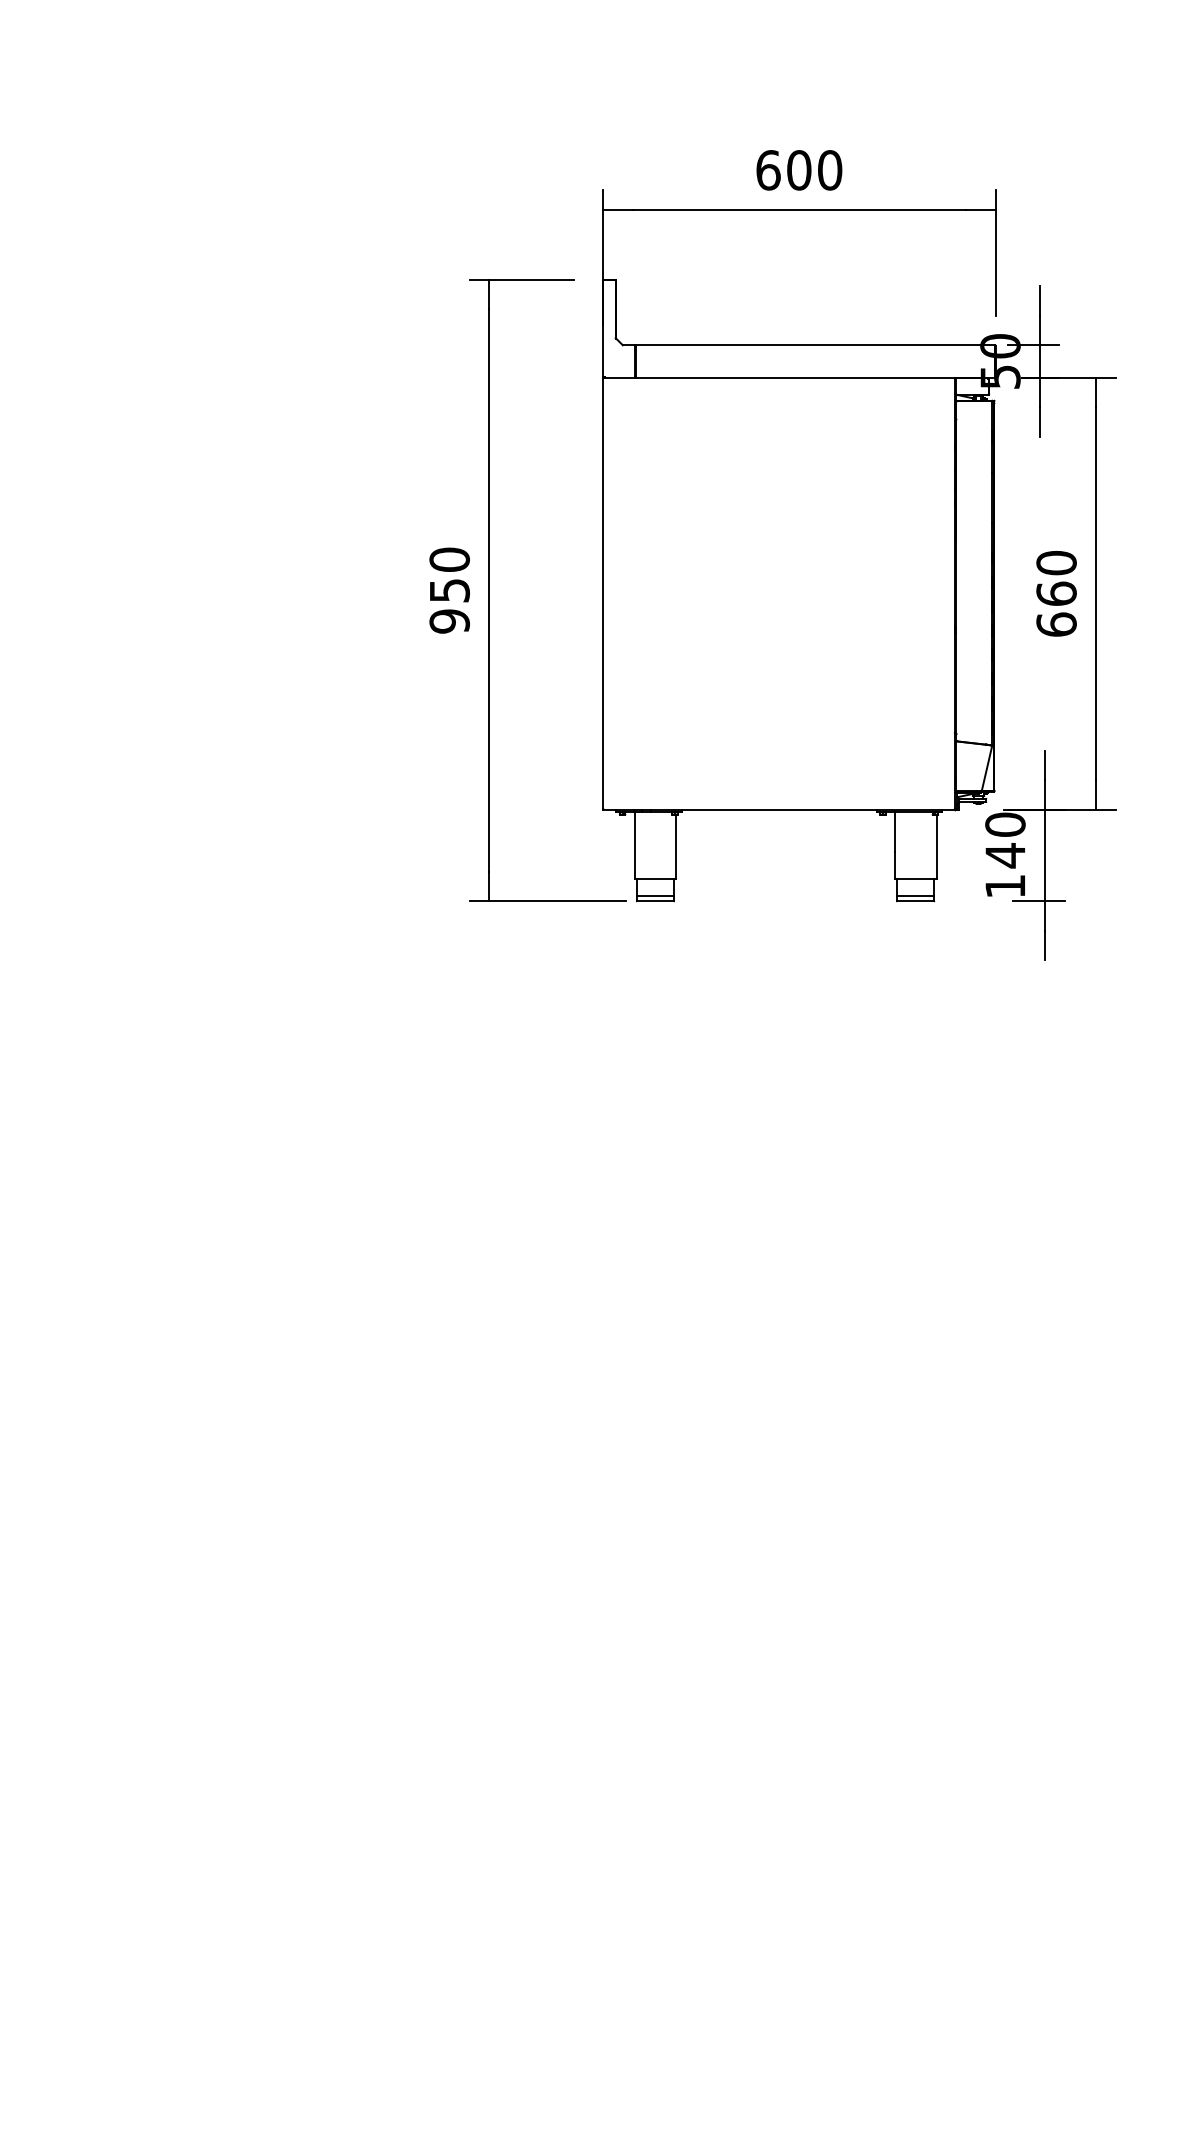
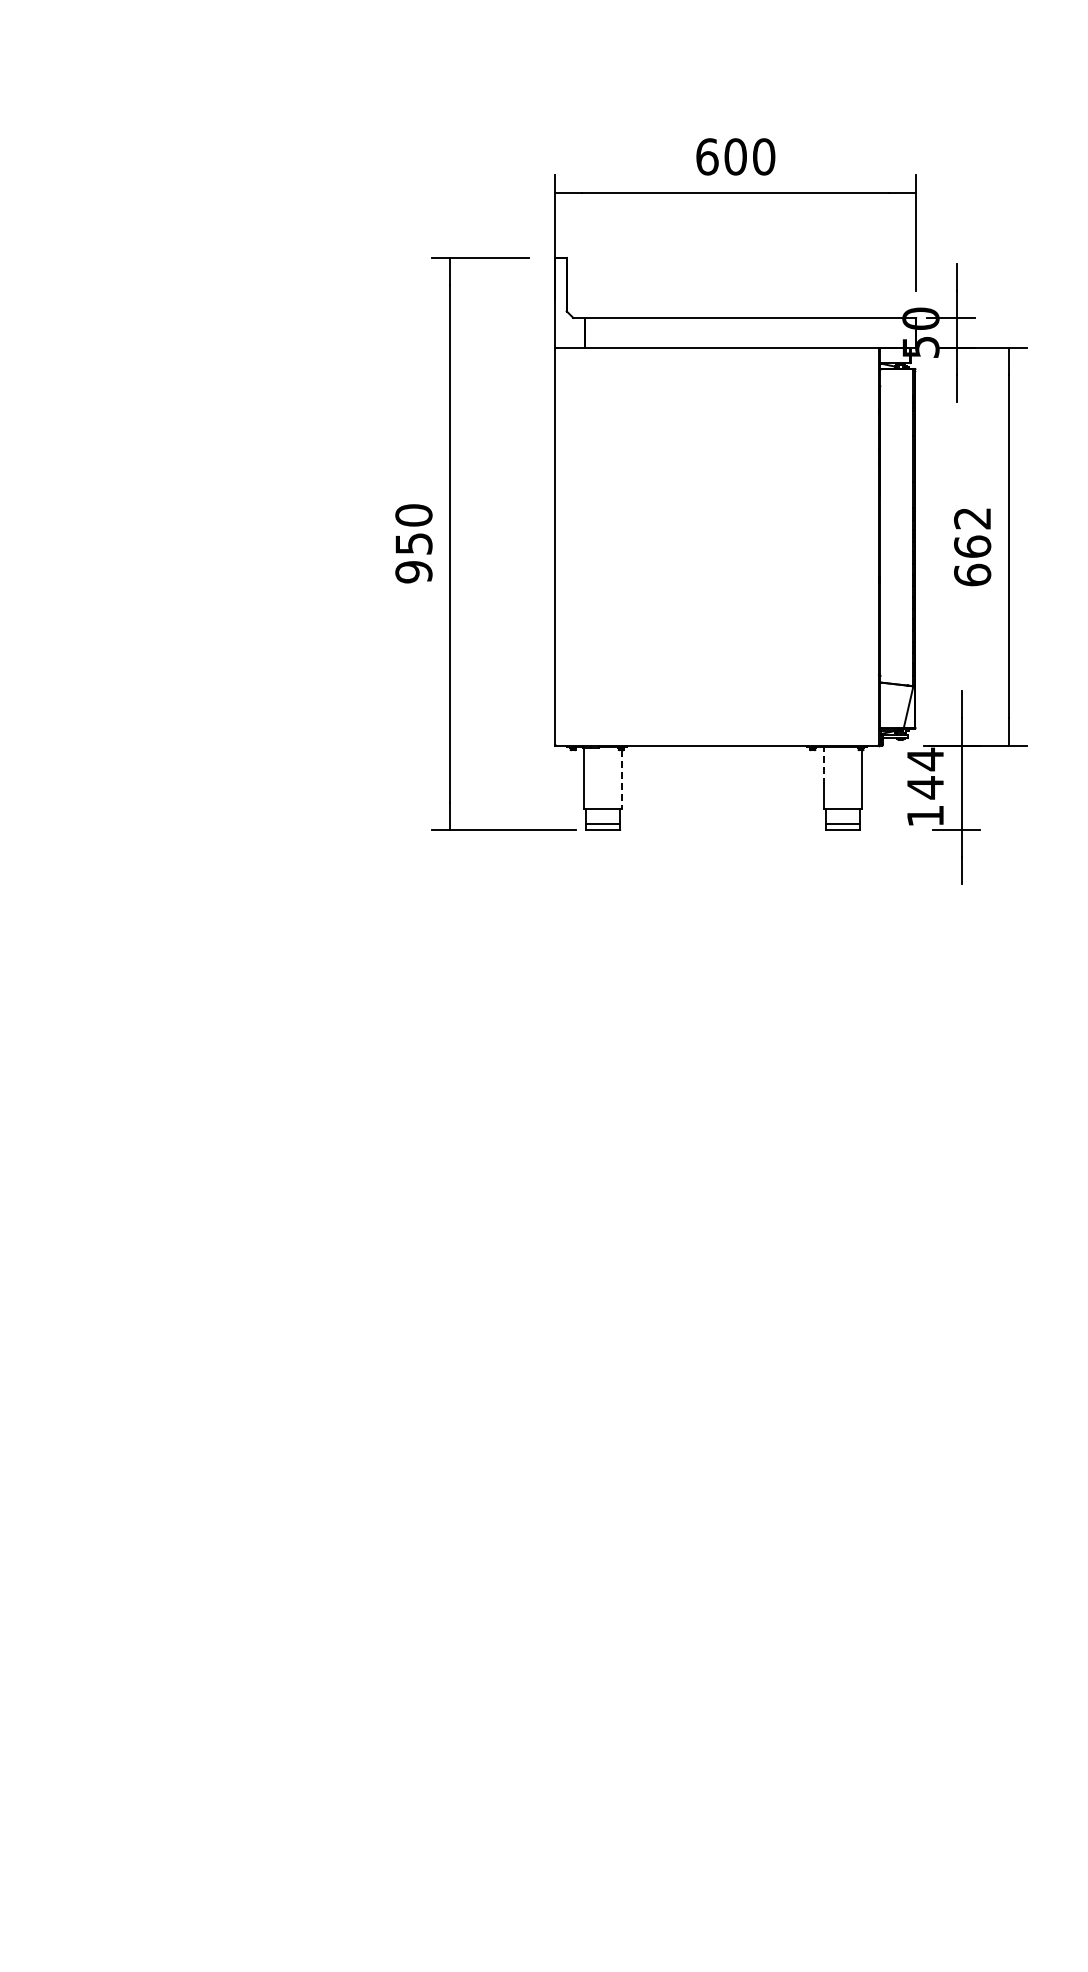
text: (1056, 563) -> (972, 518), 660 -> 662
text: (1005, 824) -> (925, 759), 140 -> 144
line: (894, 831) -> (823, 765), solid -> dashed
line: (676, 846) -> (622, 779), solid -> dashed

